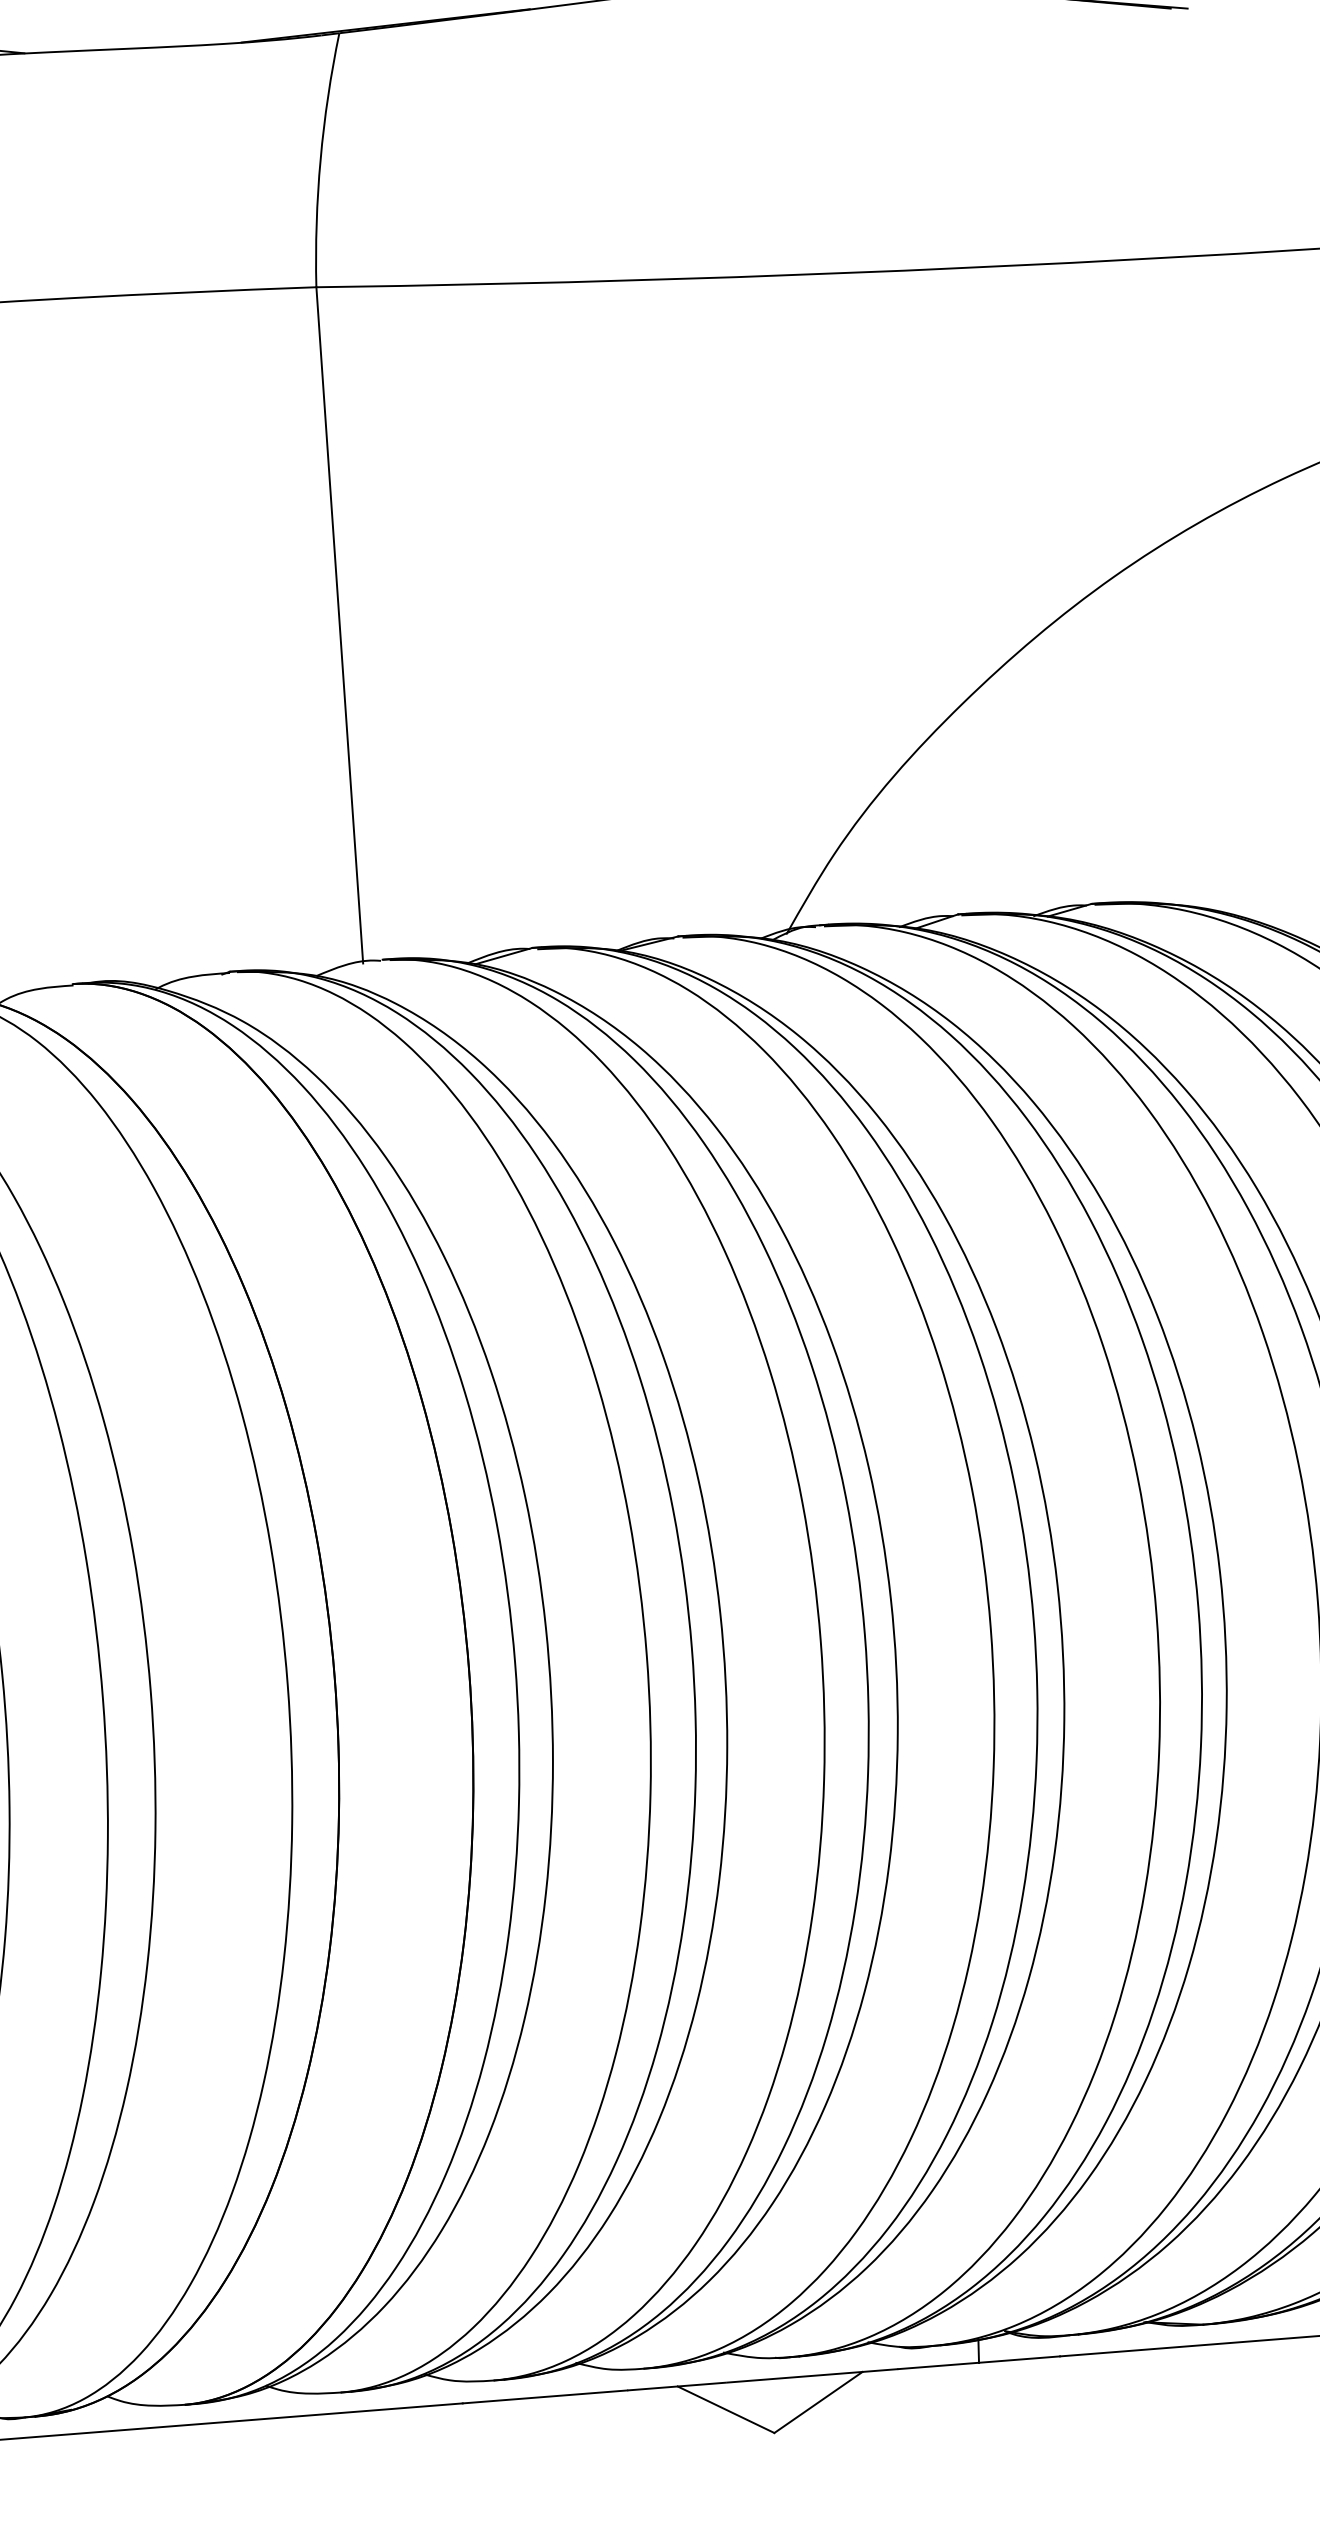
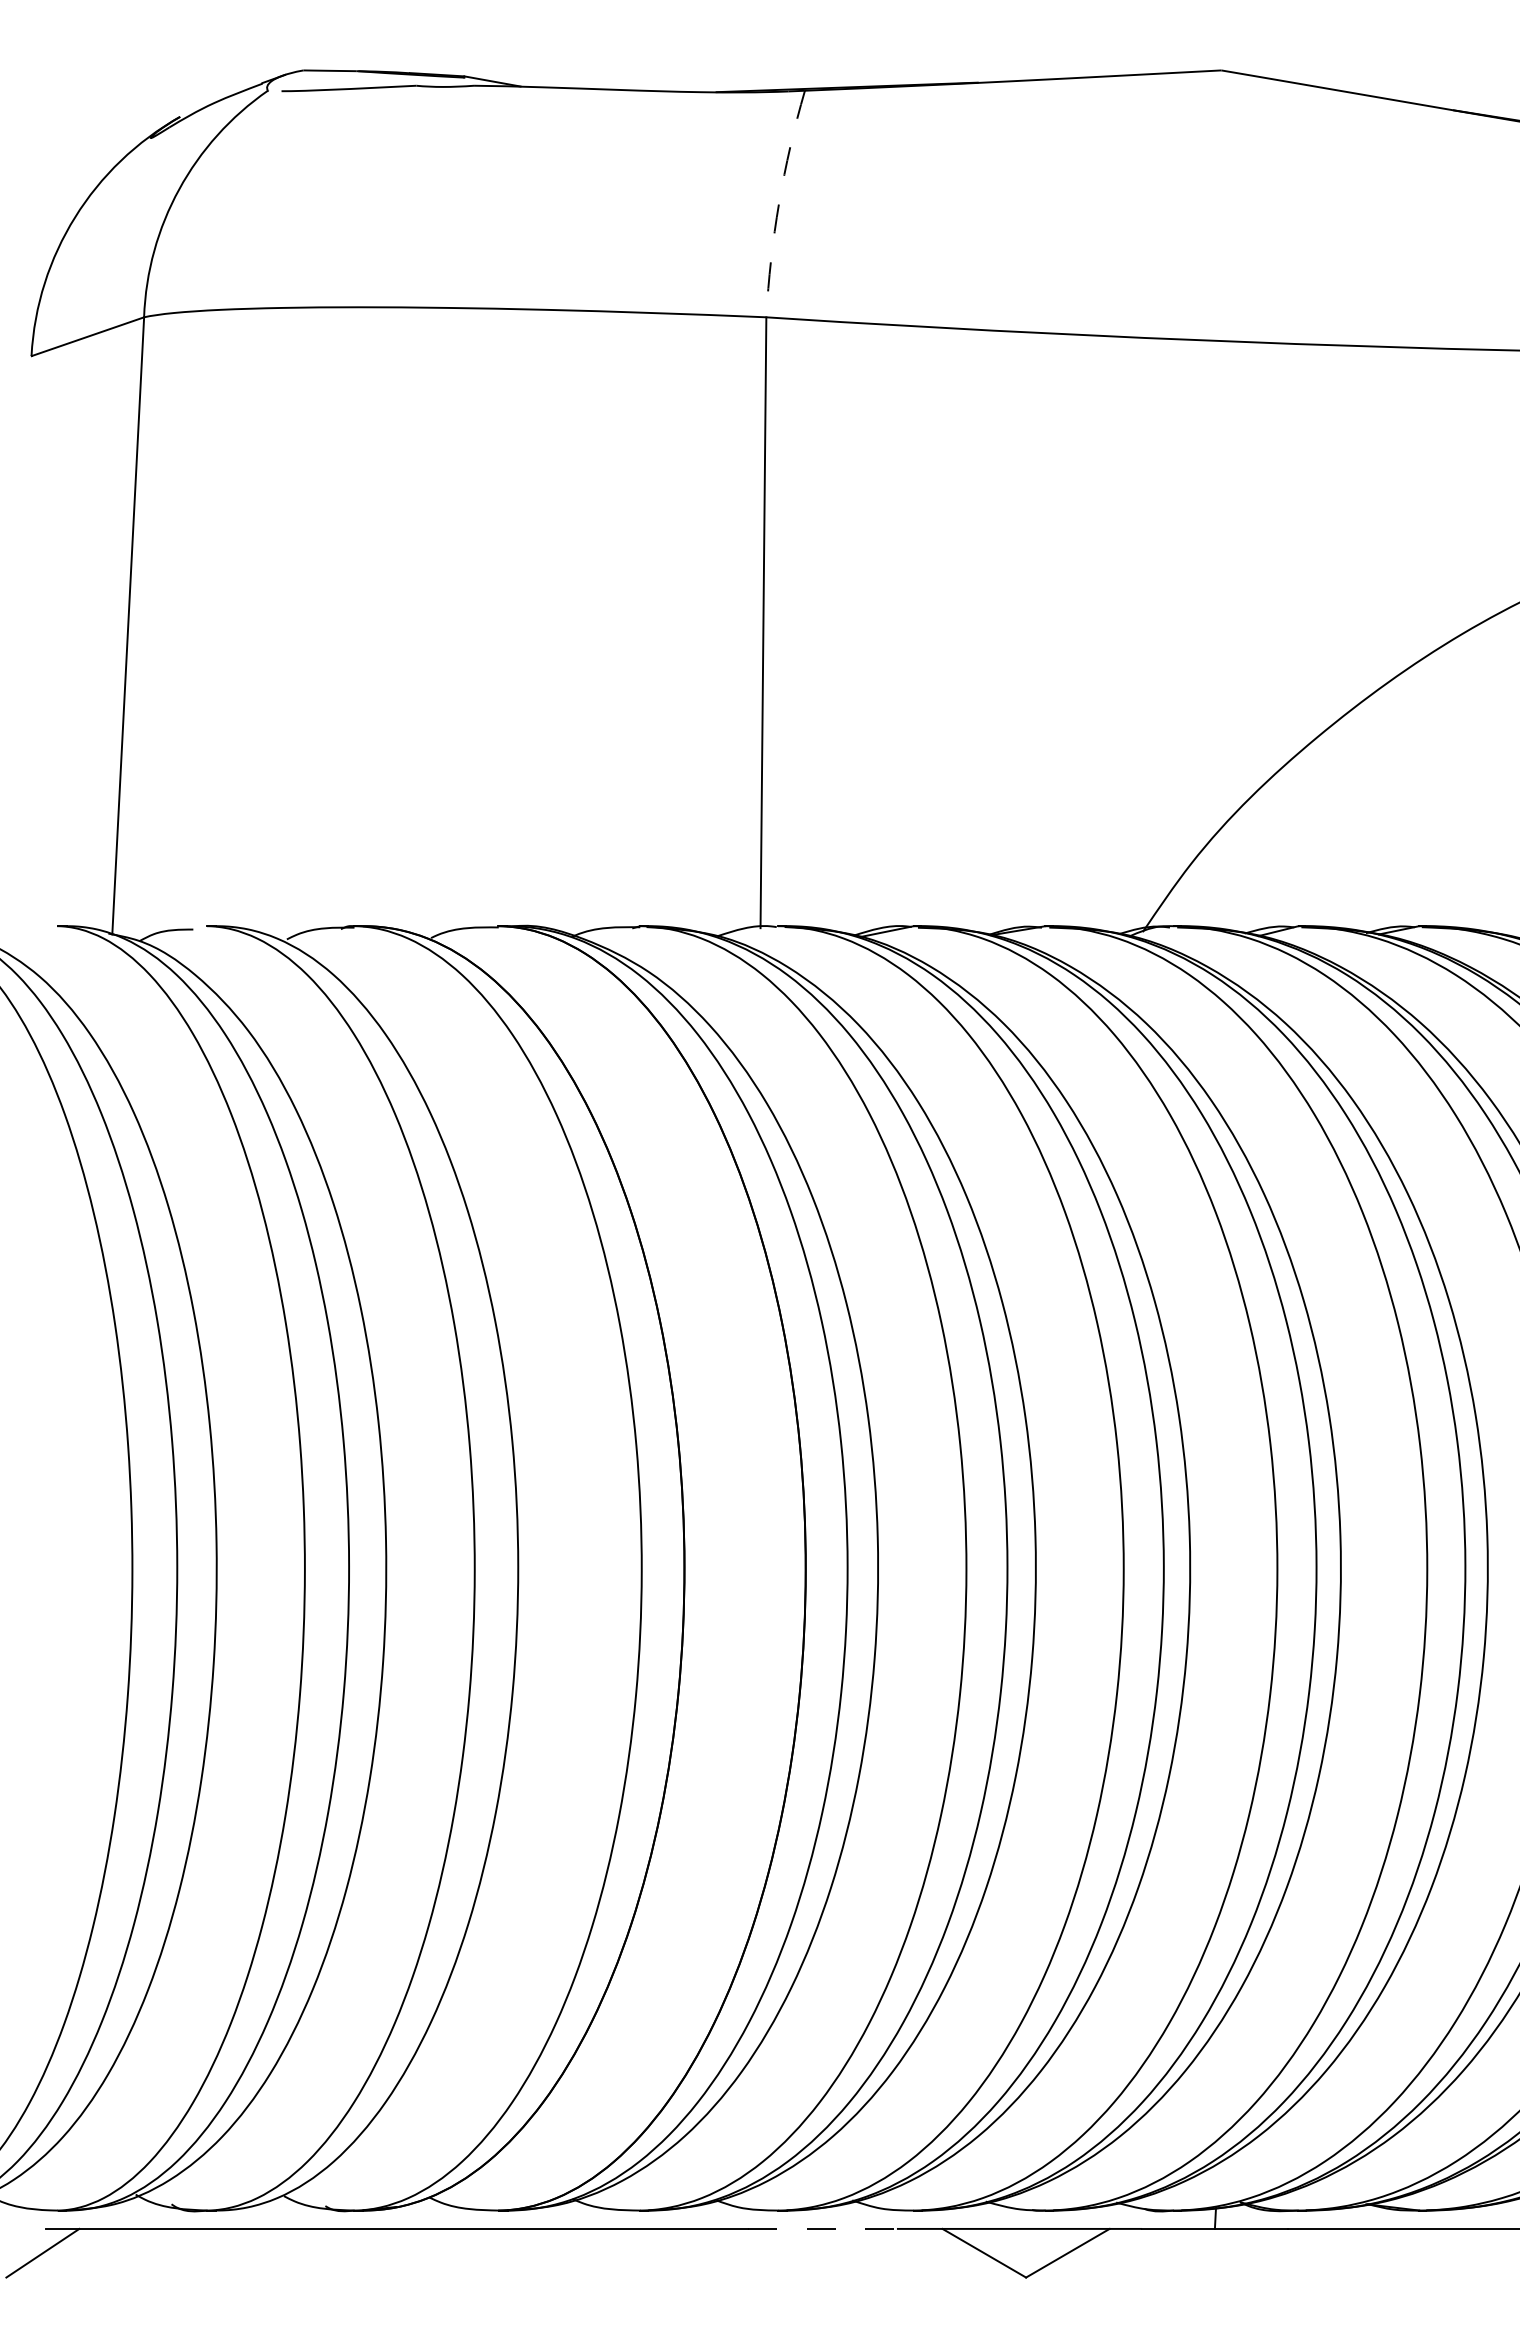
arc: (320, 159) -> (779, 202), solid -> dashed
line: (546, 2396) -> (823, 2228), solid -> dashed

